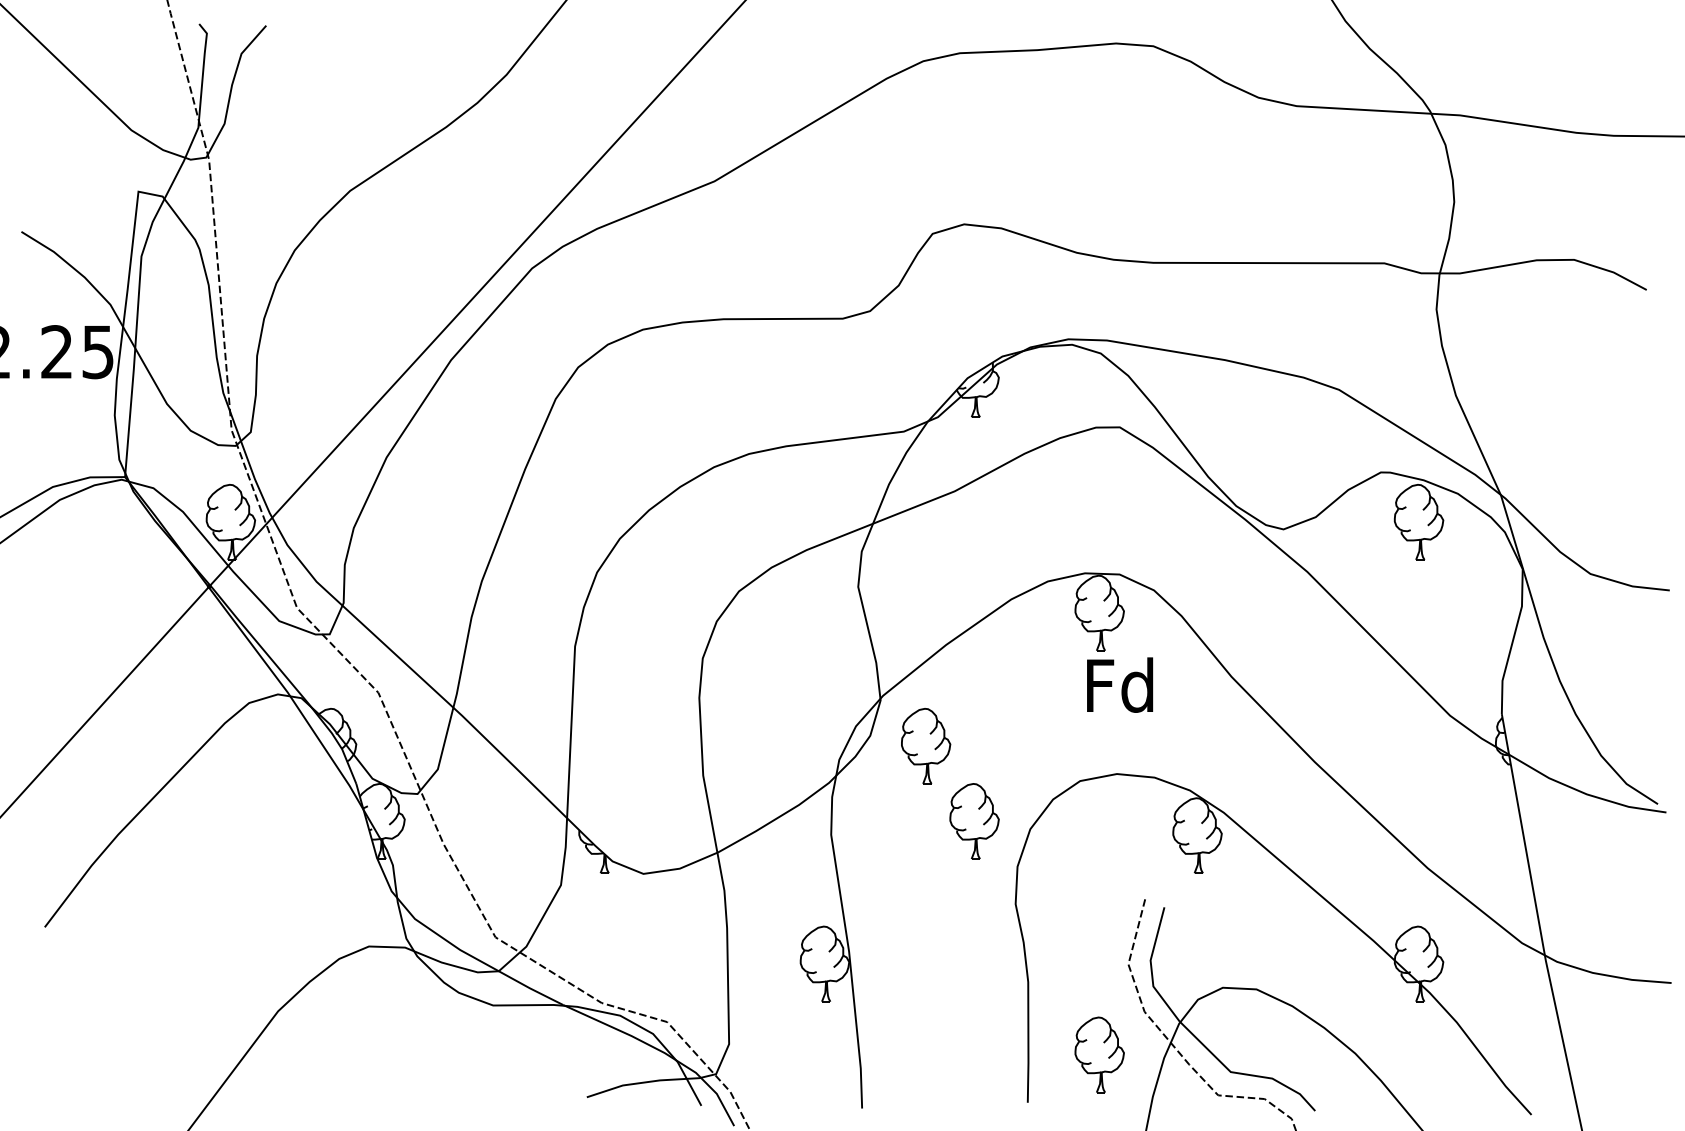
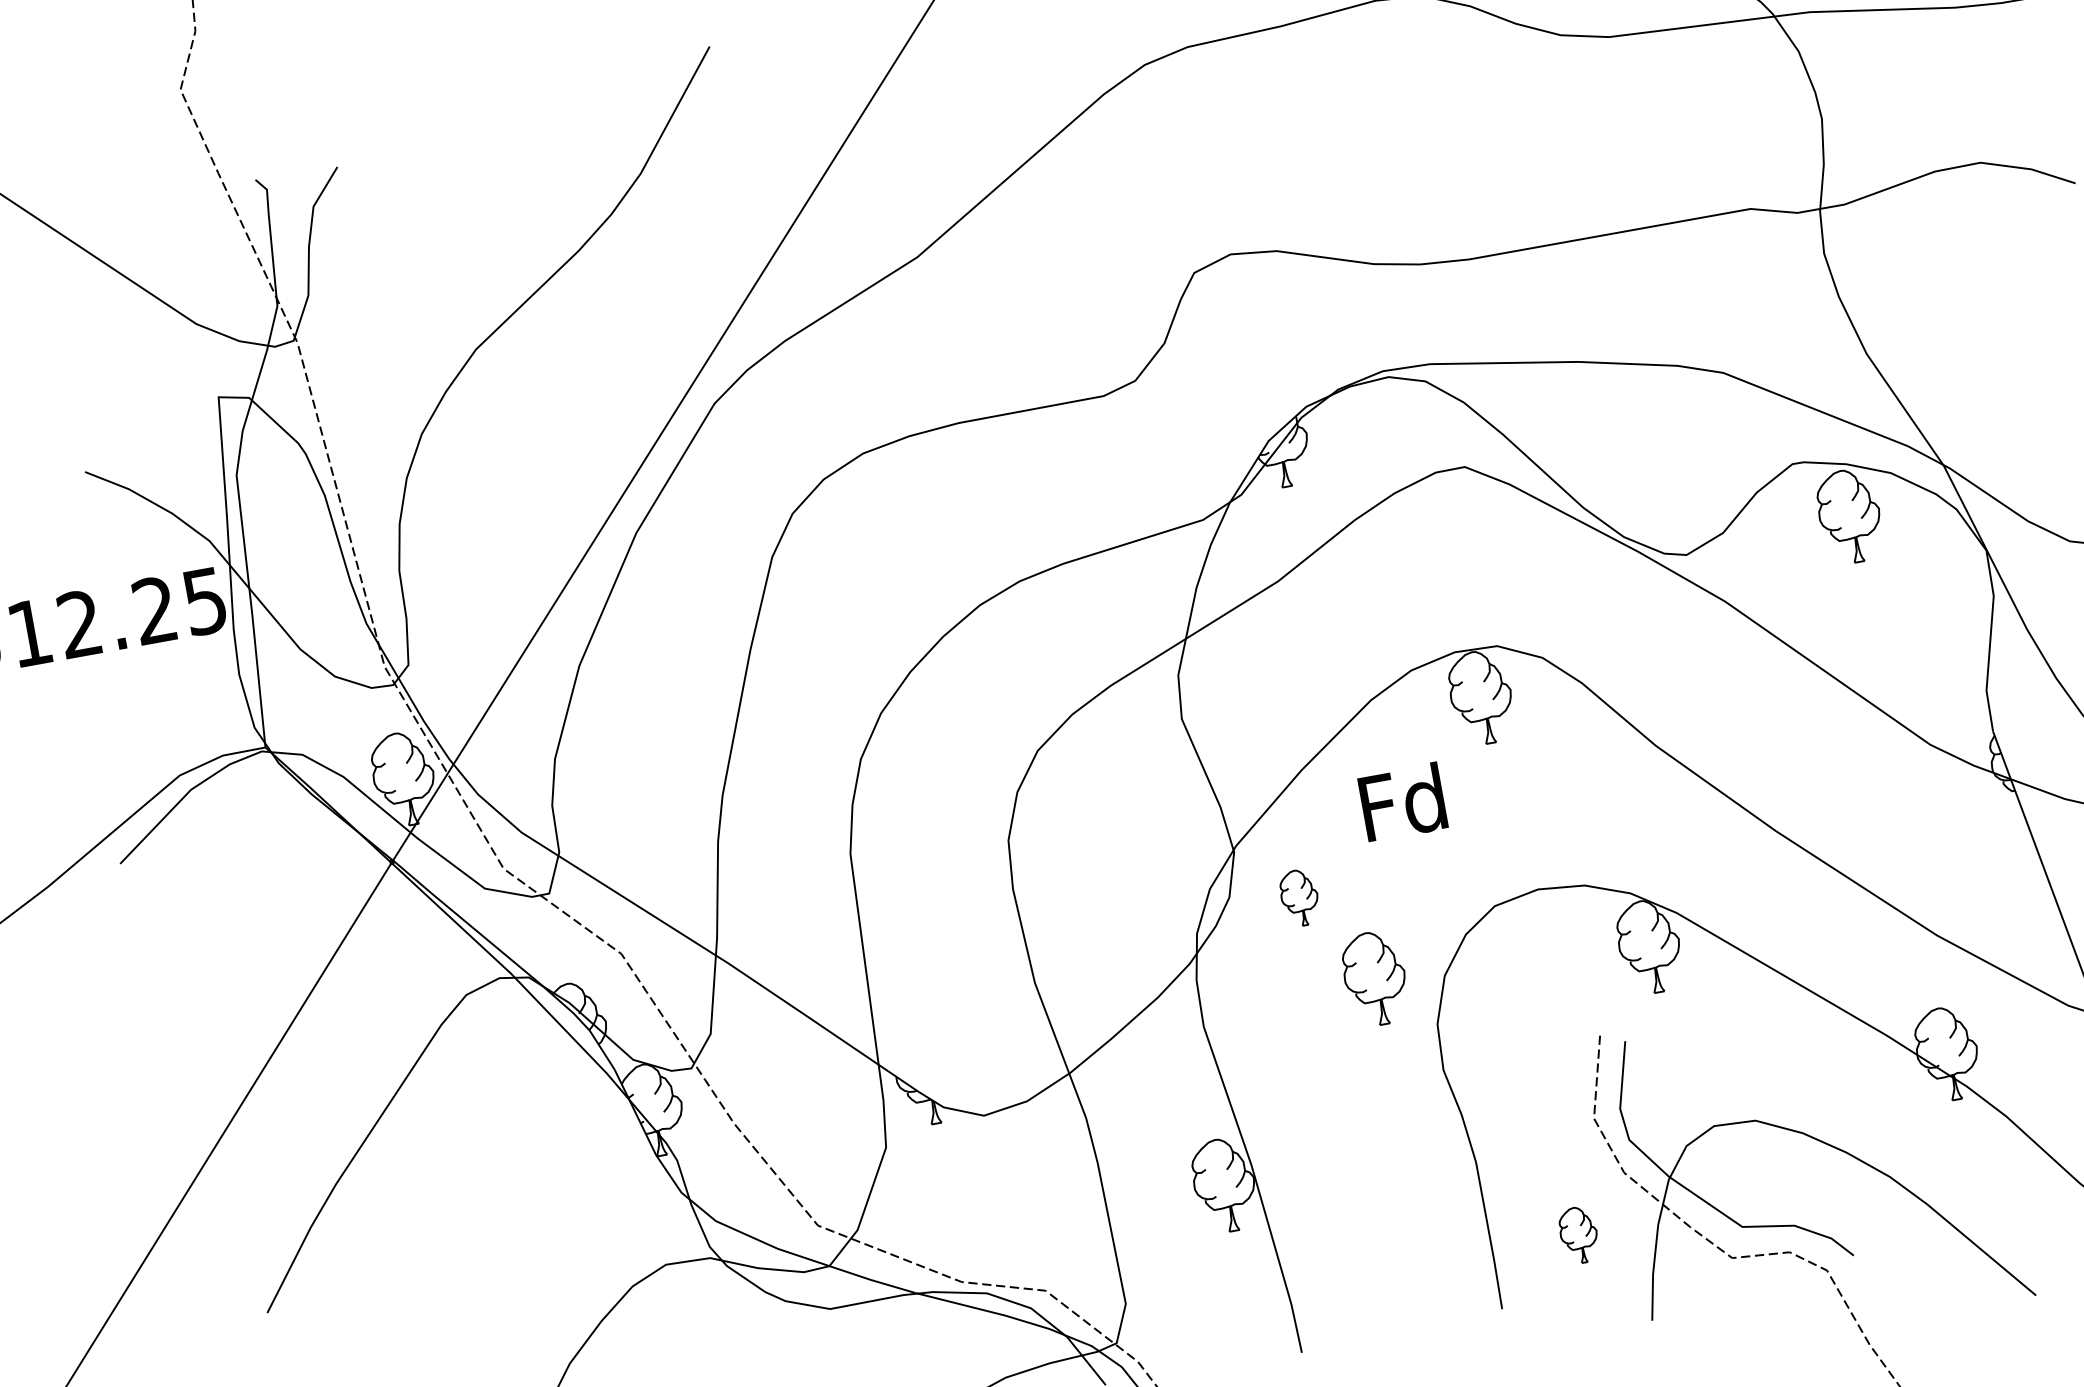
text: (1120, 684) -> (1403, 801), moved
part: (926, 746) -> (1300, 898), size x0.6
part: (1099, 1054) -> (1578, 1234), size x0.6

